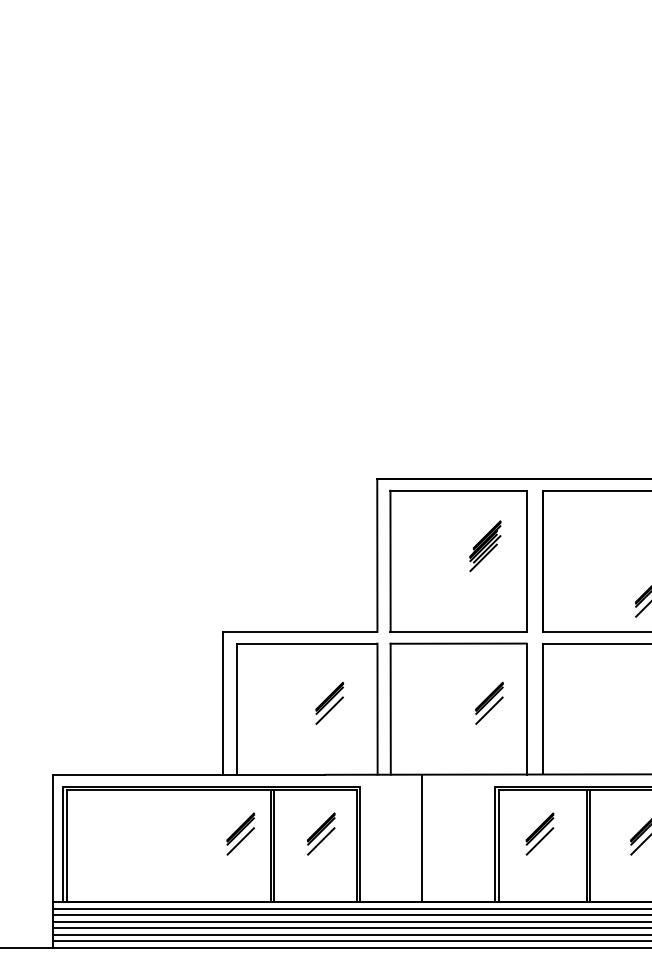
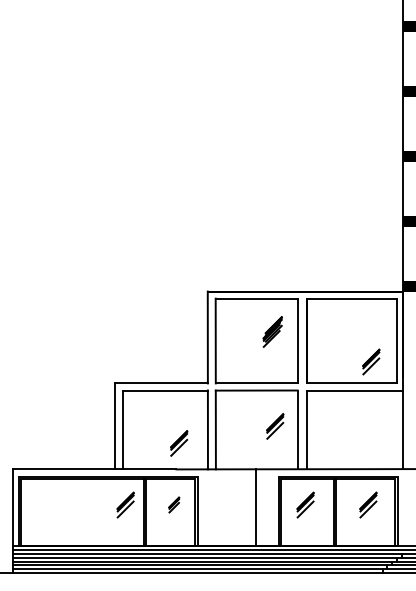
part: (330, 703) -> (179, 443), moved
part: (321, 833) -> (174, 504), size x0.6
line: (421, 838) -> (255, 507), moved

